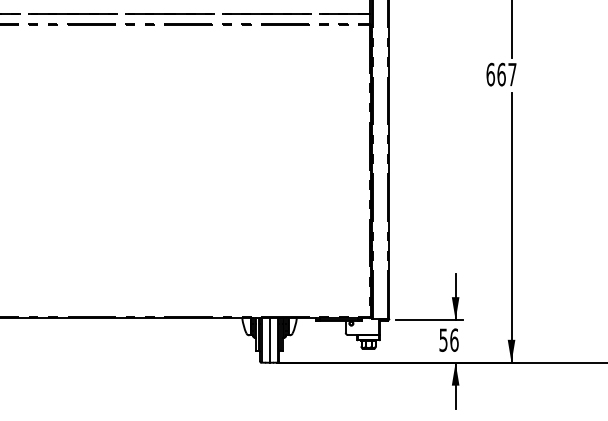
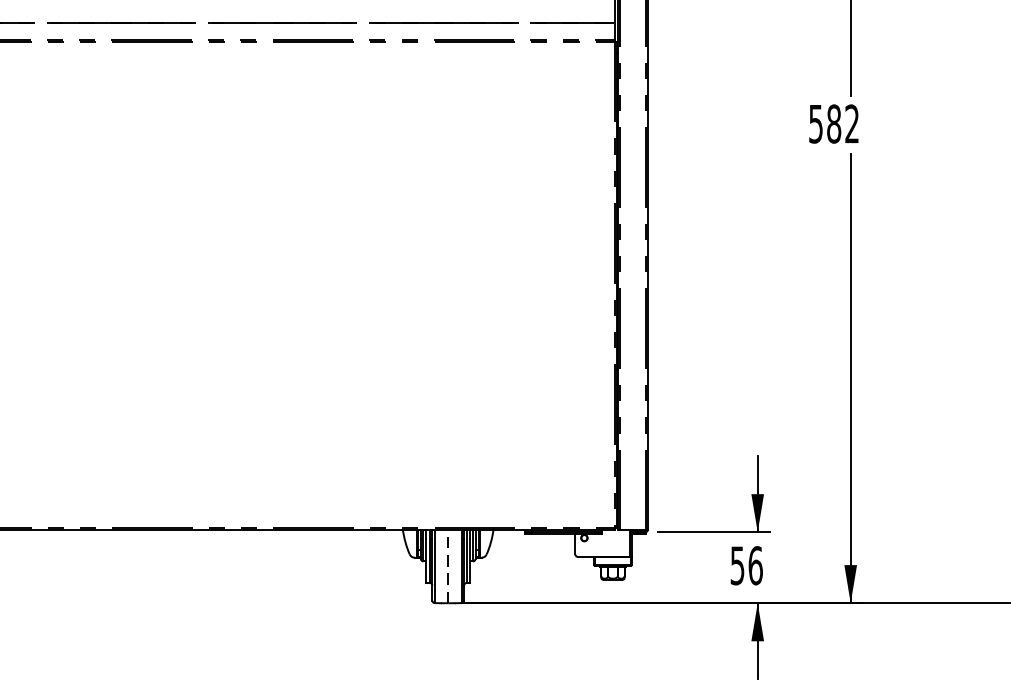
text: (501, 74) -> (834, 123), 667 -> 582
line: (269, 340) -> (448, 566), solid -> dashed

